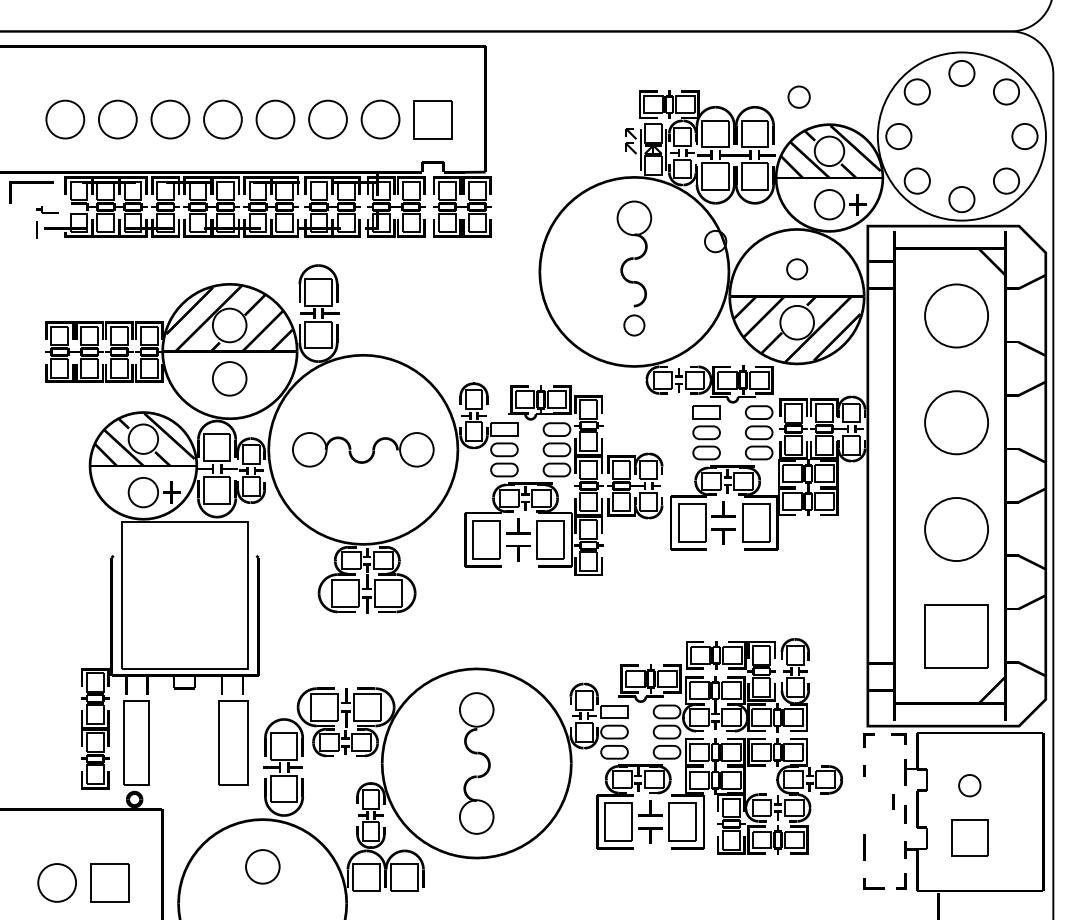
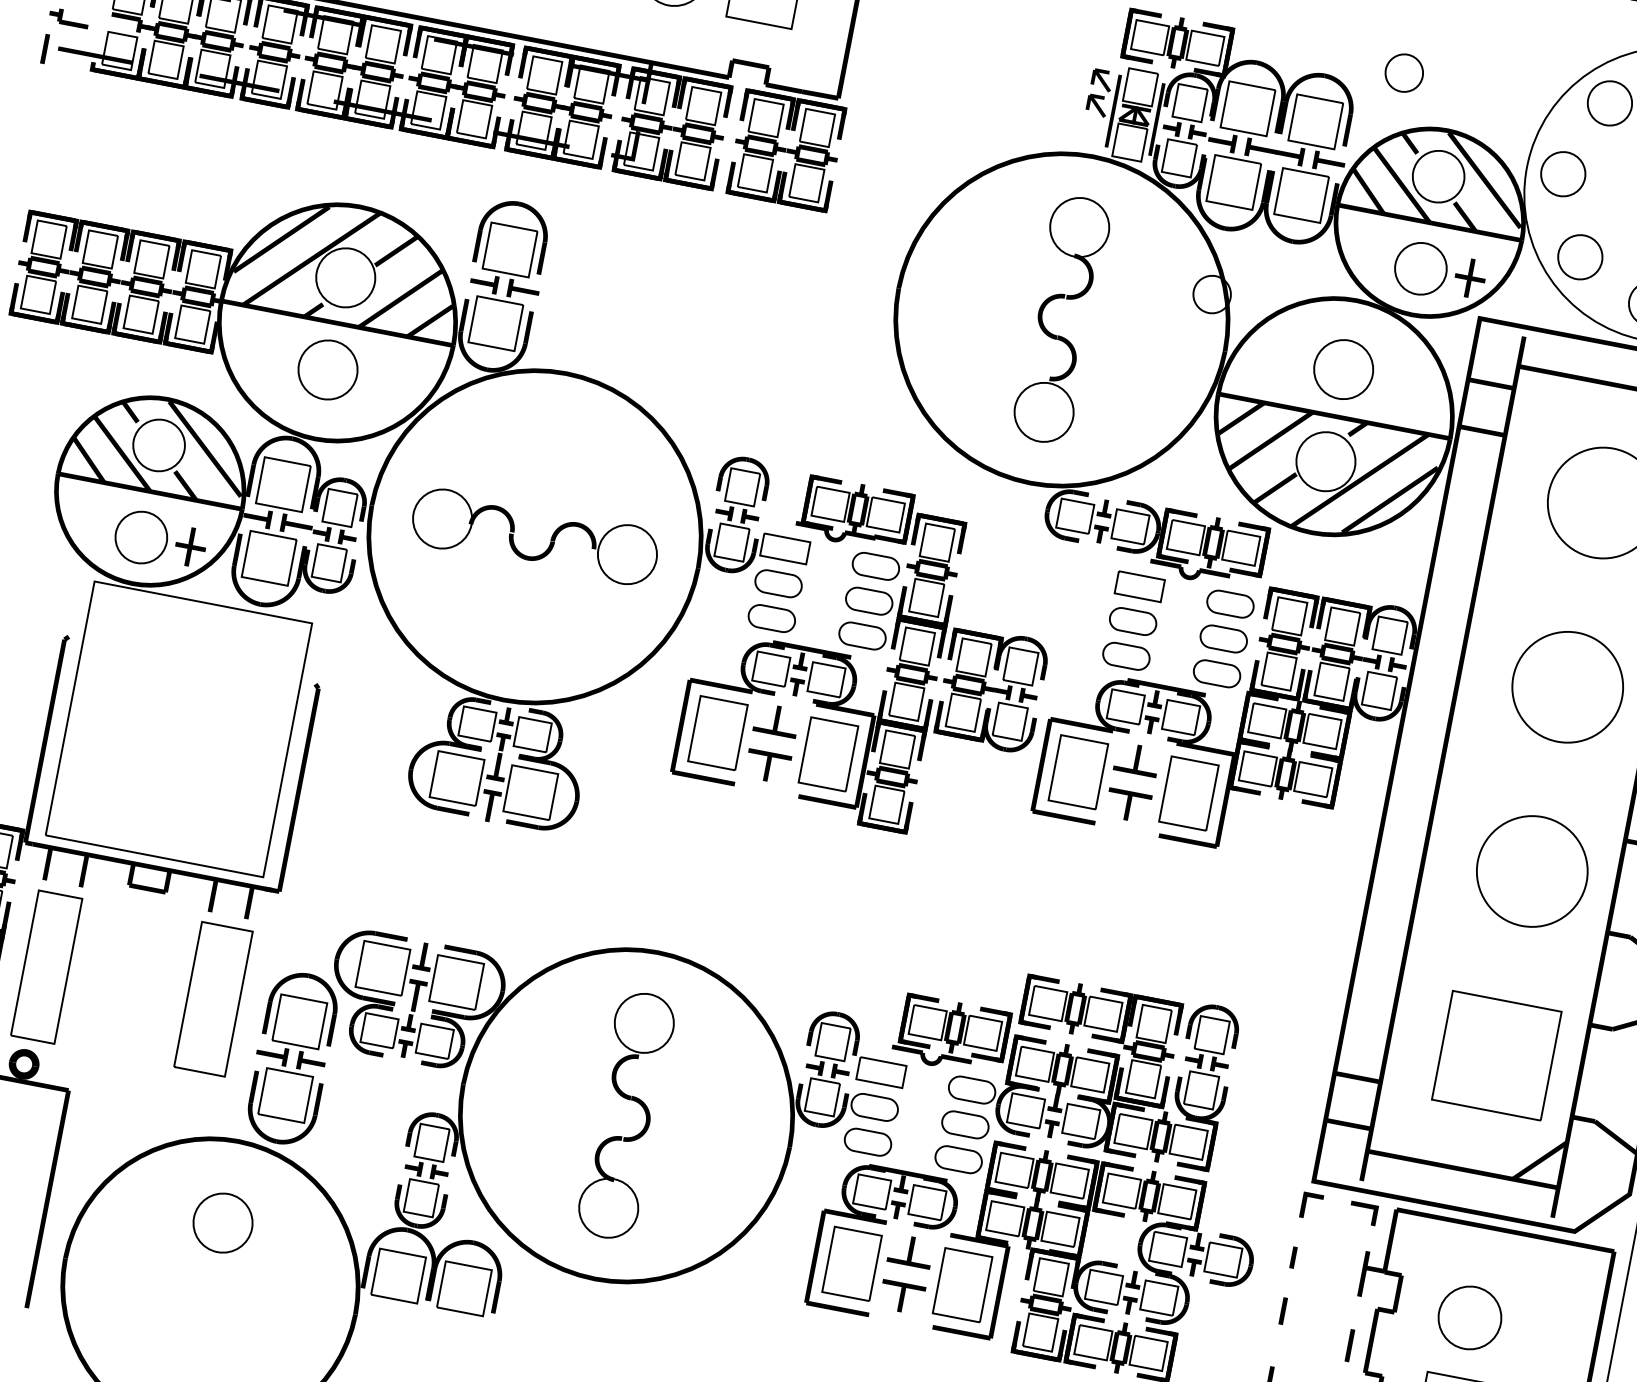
circle: (797, 269) -> (1344, 369), size x1.67
circle: (634, 325) -> (1044, 412), size x1.67
circle: (969, 785) -> (1469, 1317), size x1.67
line: (893, 801) -> (1282, 1310), moved

